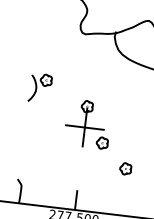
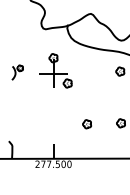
part: (40, 87) -> (17, 72), size x0.7
part: (88, 123) -> (55, 70), moved

